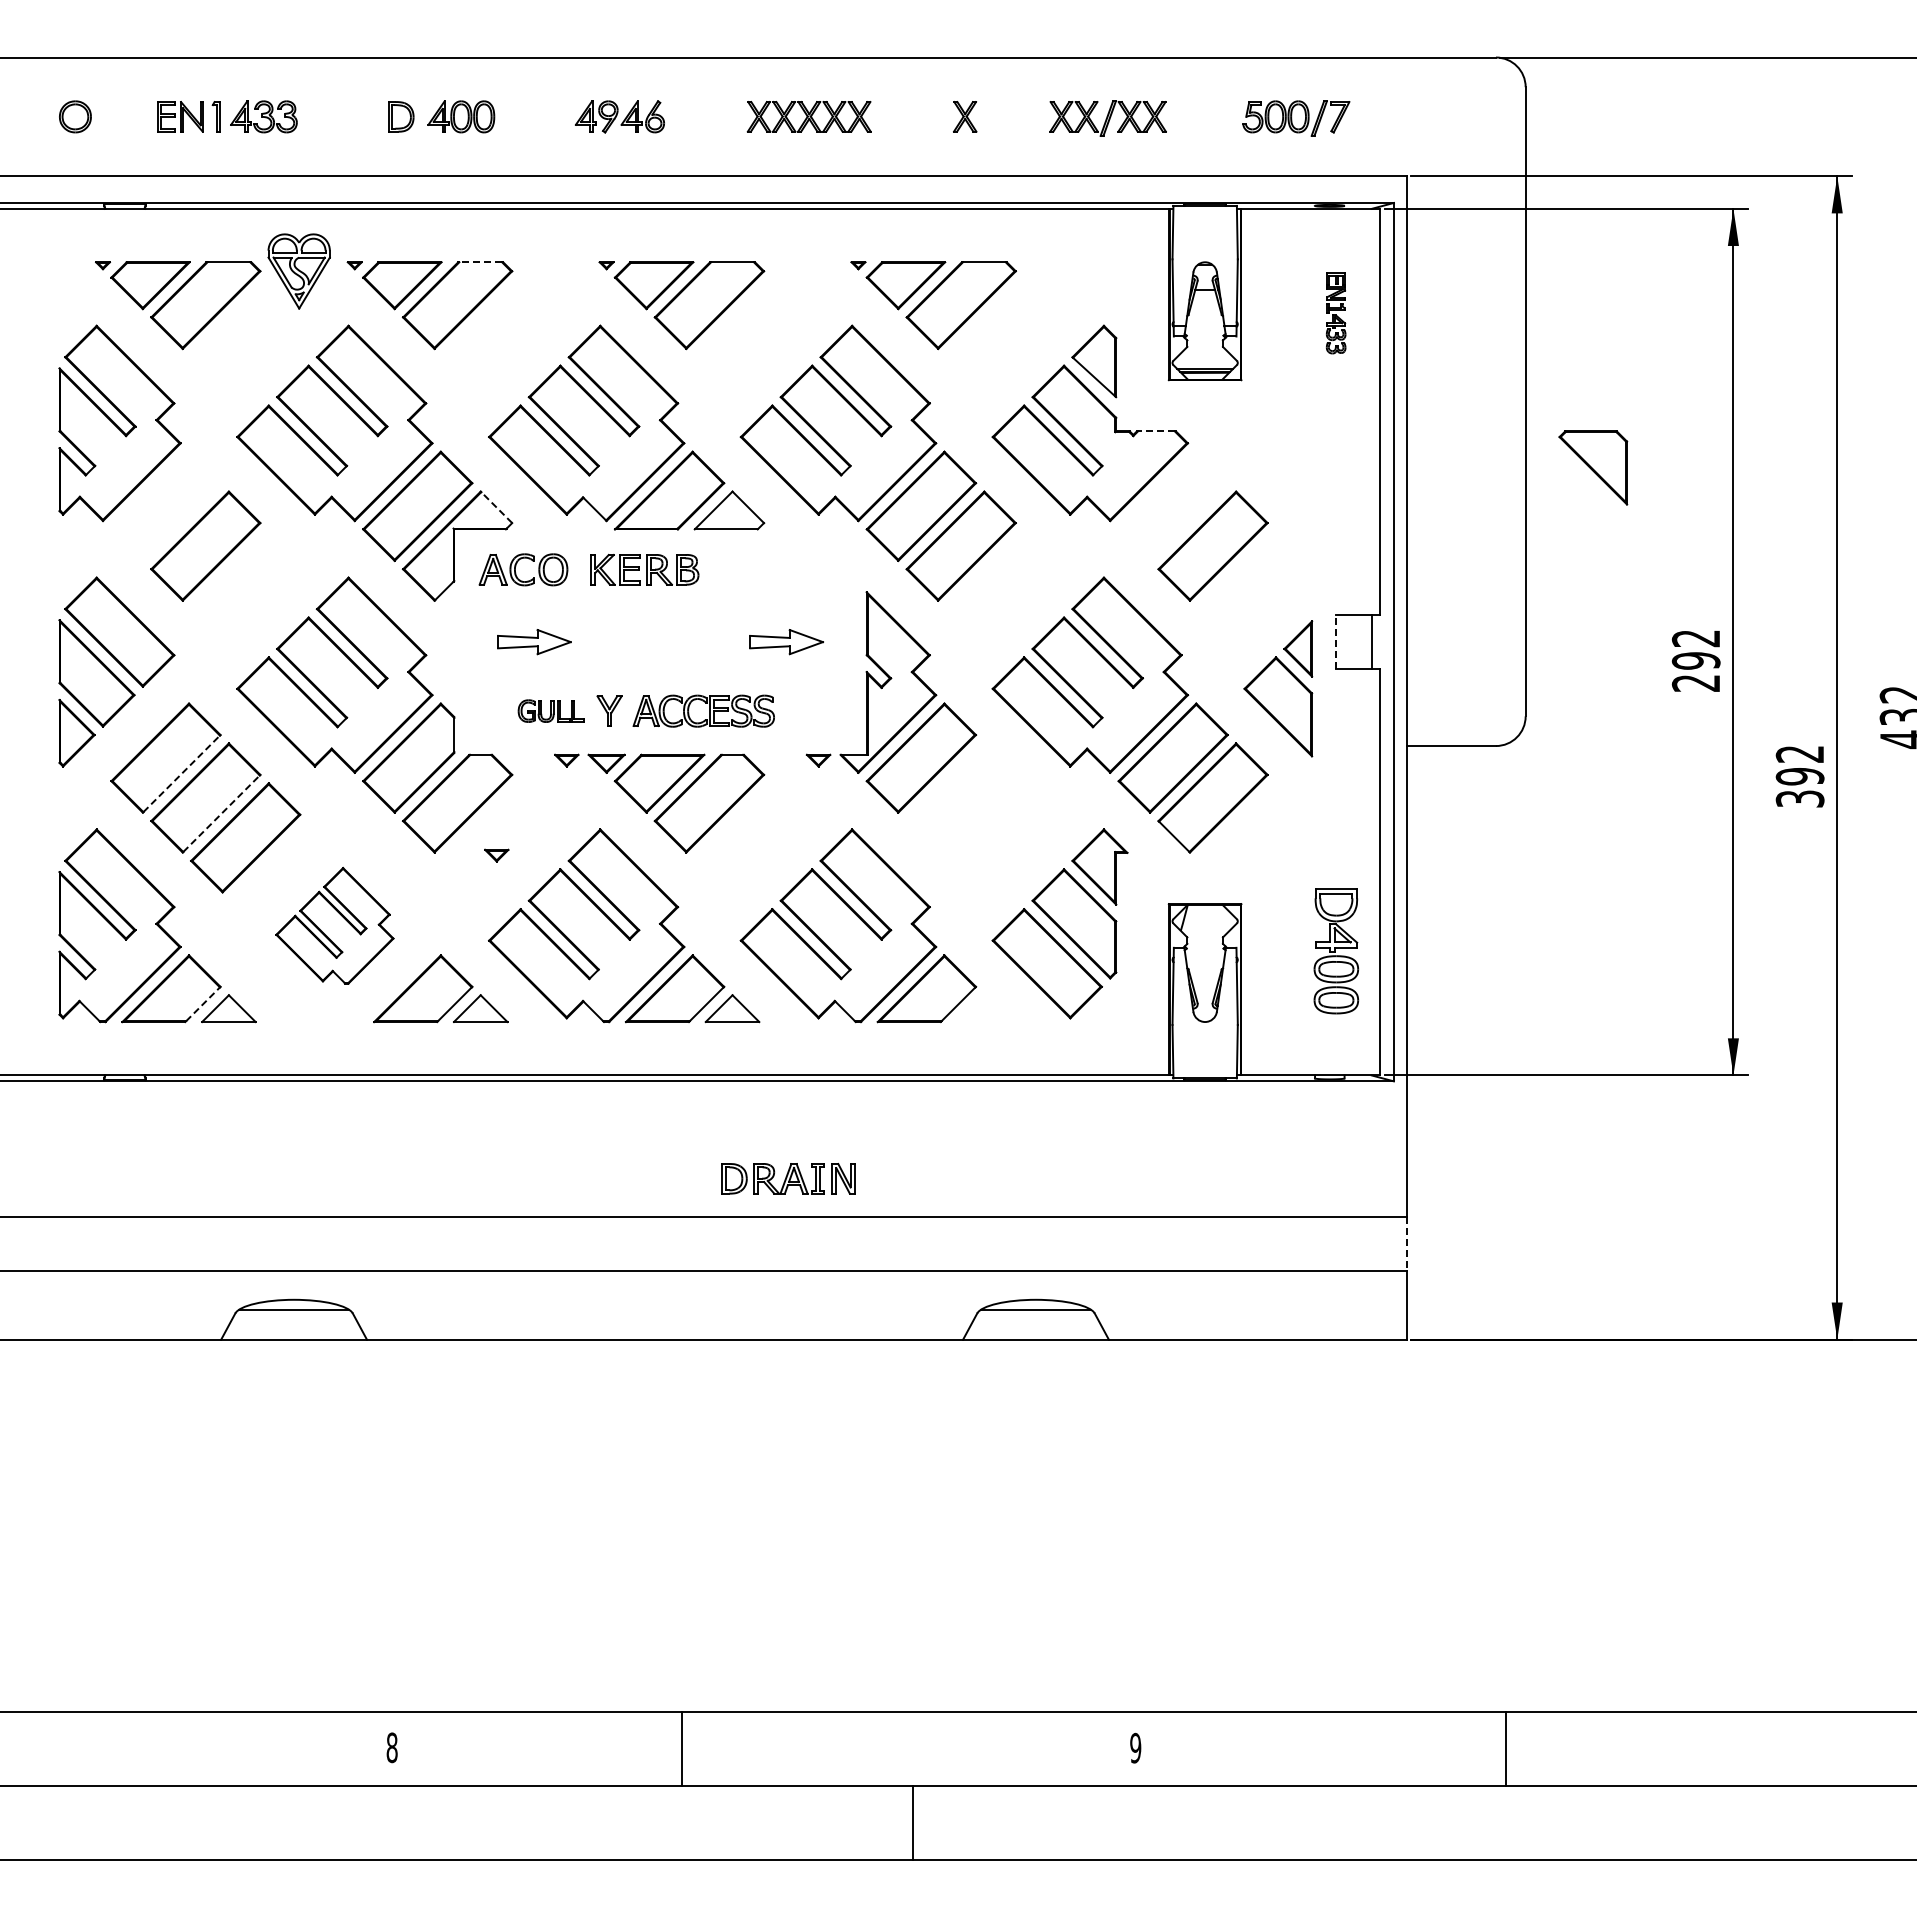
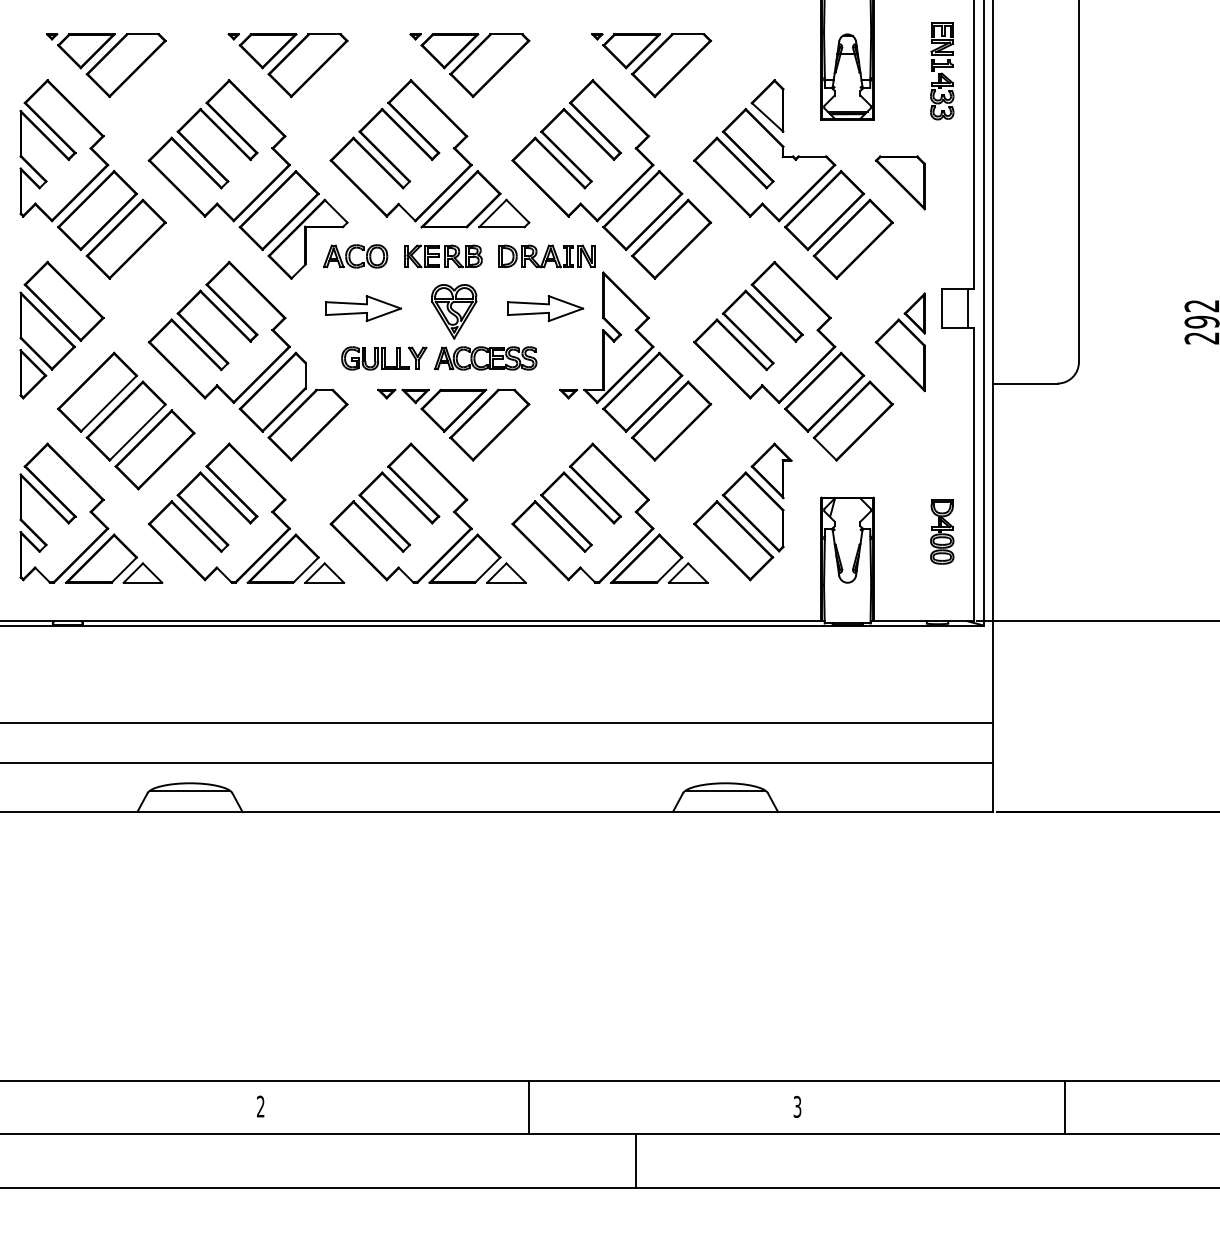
line: (480, 262) -> (324, 34), dashed -> solid
part: (298, 271) -> (453, 311), moved
part: (1335, 313) -> (941, 71), size x1.67
line: (1155, 431) -> (811, 156), dashed -> solid
part: (1593, 467) -> (900, 182), moved
part: (165, 505) -> (97, 209), added
part: (1172, 505) -> (824, 209), added
line: (496, 507) -> (336, 211), dashed -> solid
part: (534, 641) -> (363, 308), size x1.43
part: (786, 641) -> (545, 308), size x1.43
line: (1335, 642) -> (941, 308), dashed -> solid
part: (550, 710) -> (375, 357), size x1.43
line: (182, 773) -> (109, 403), dashed -> solid
part: (960, 797) -> (671, 420), added
line: (221, 813) -> (137, 432), dashed -> solid
part: (496, 855) -> (336, 462), removed
part: (334, 925) -> (219, 513), size x1.67
part: (1335, 951) -> (941, 531), size x0.71
line: (203, 1004) -> (124, 570), dashed -> solid
part: (984, 1008) -> (688, 573), added
part: (788, 1178) -> (546, 256), moved
line: (1406, 1244) -> (992, 743), dashed -> solid
text: (391, 1747) -> (260, 1106), 8 -> 2
text: (1135, 1748) -> (797, 1107), 9 -> 3
line: (682, 1749) -> (529, 1107), moved

